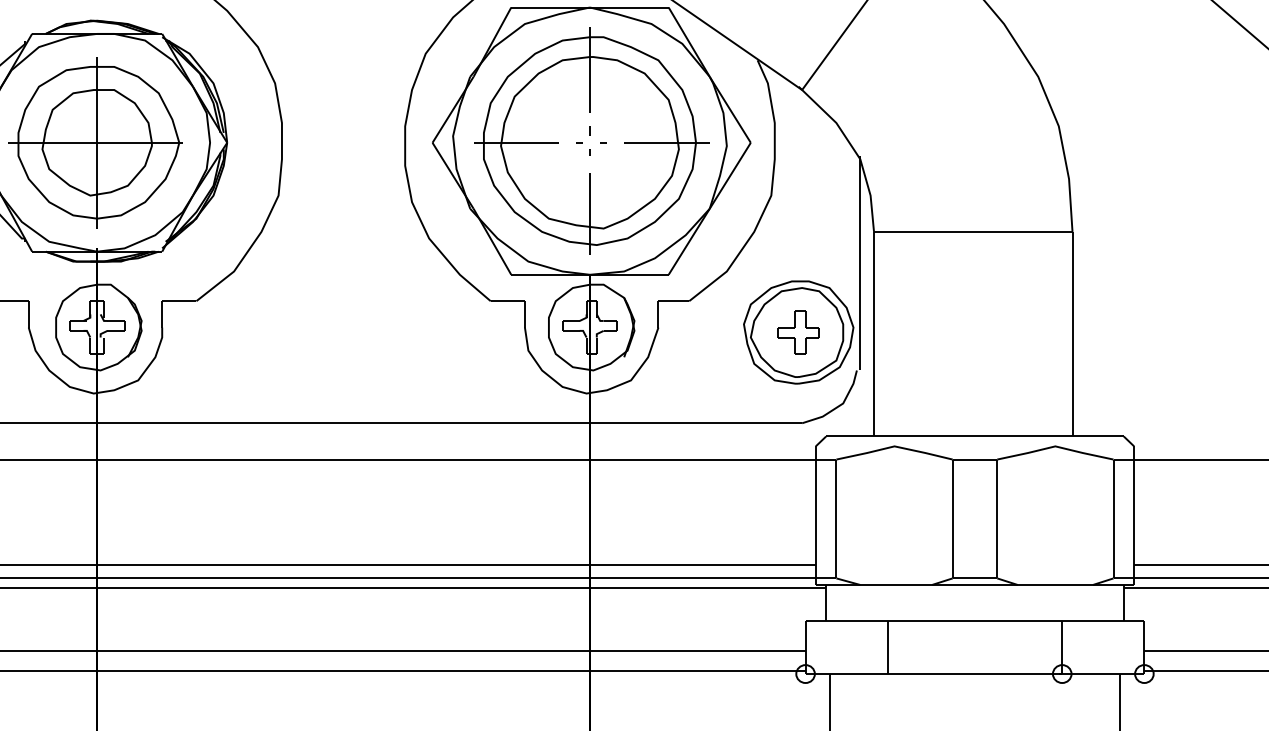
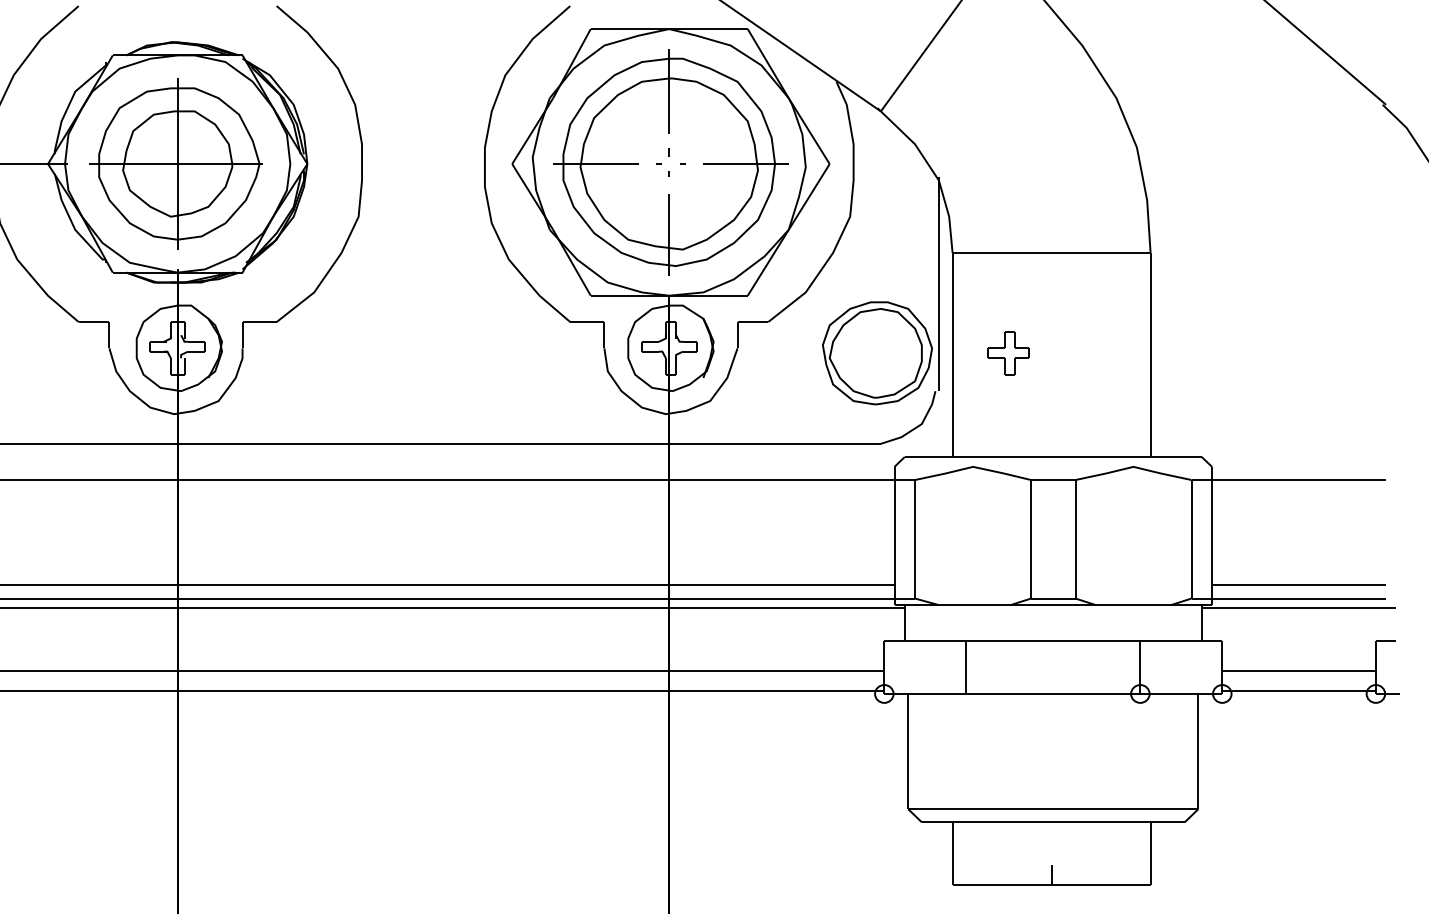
part: (798, 332) -> (1008, 353), moved

